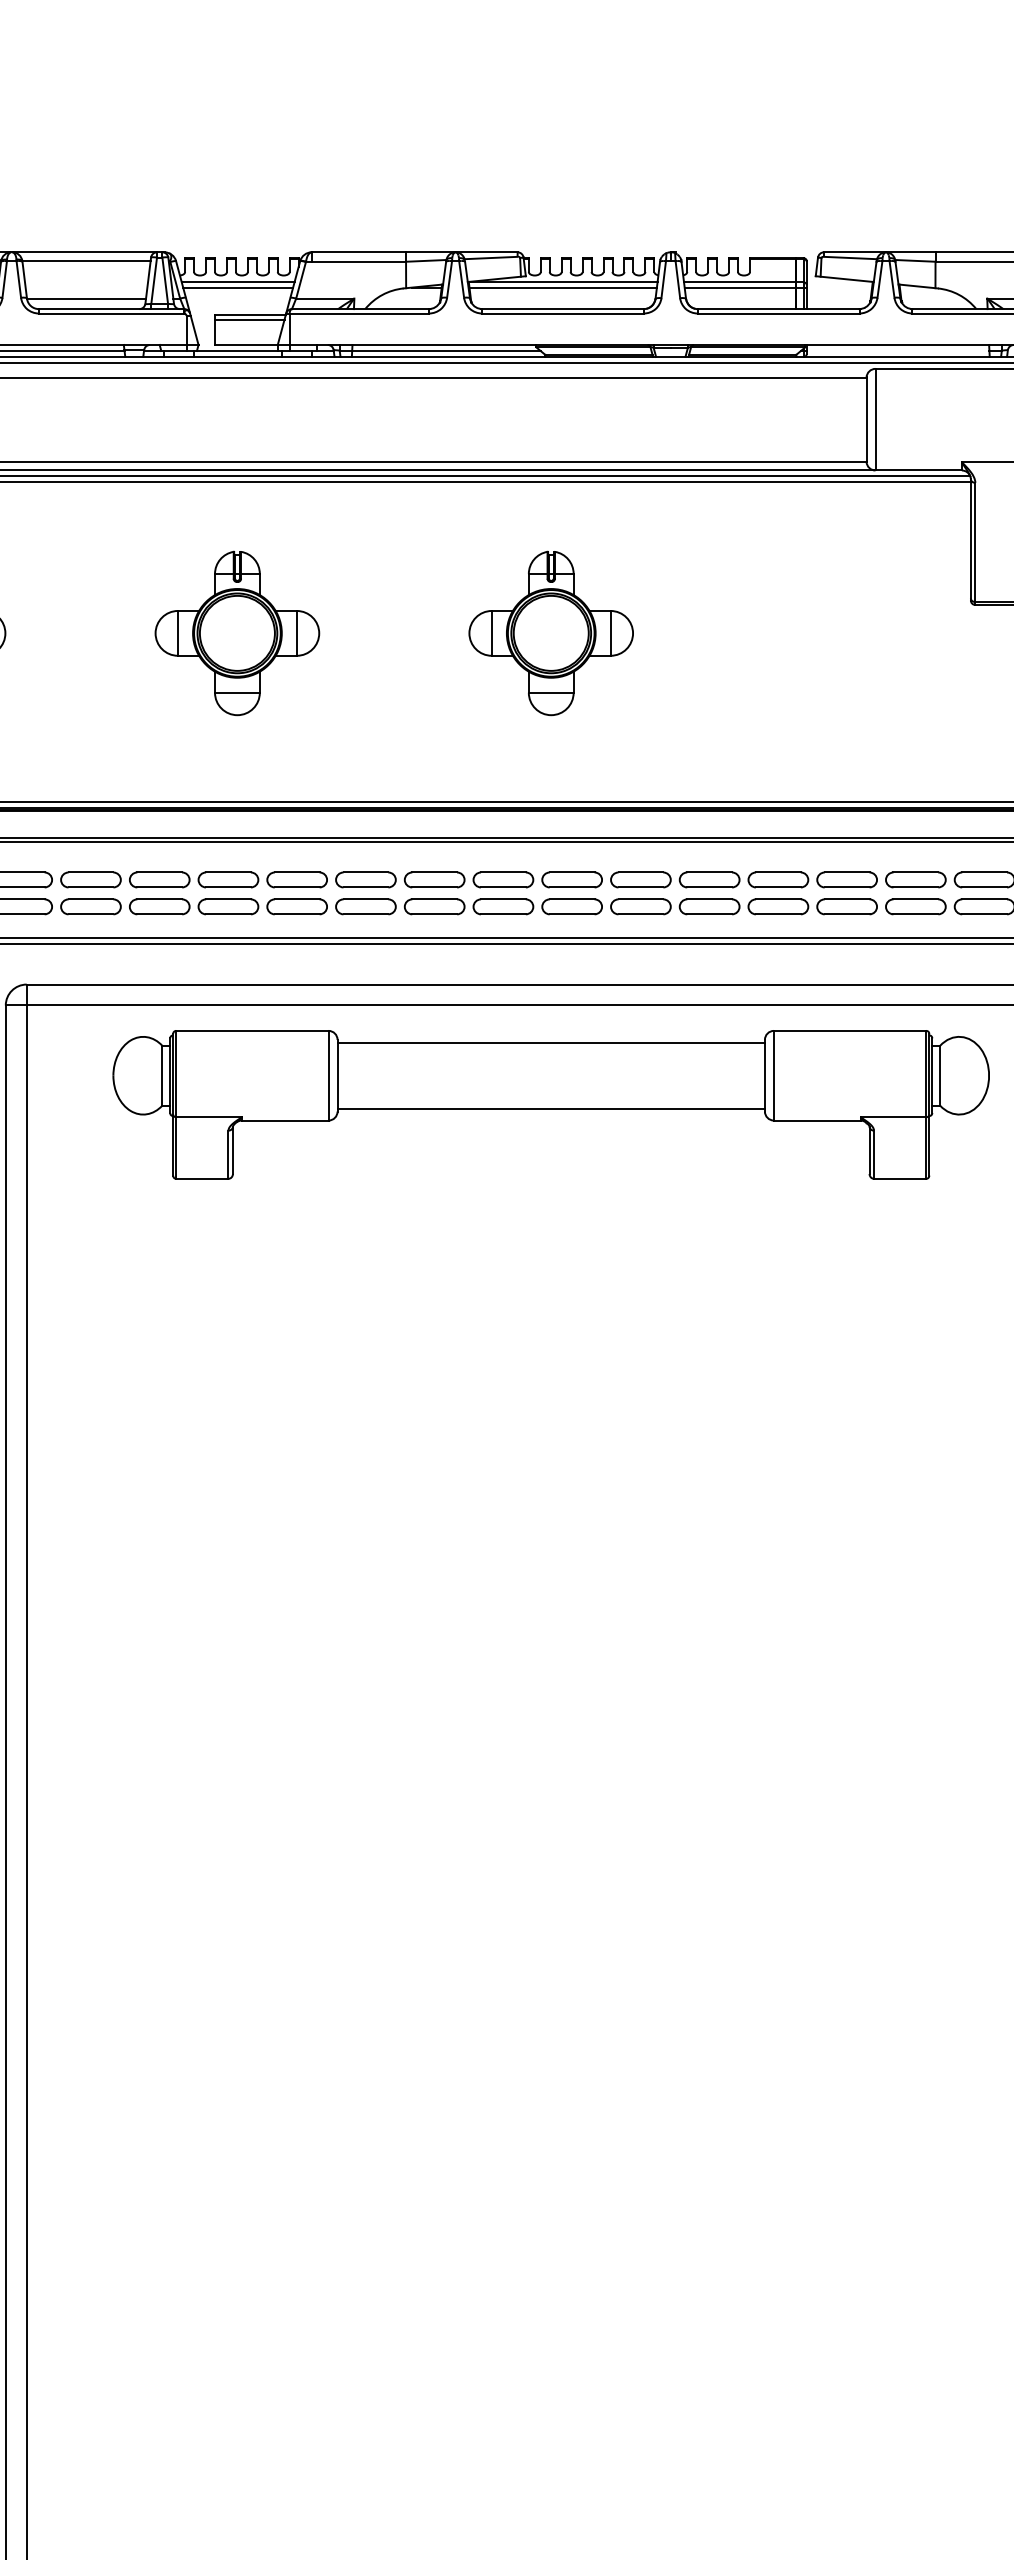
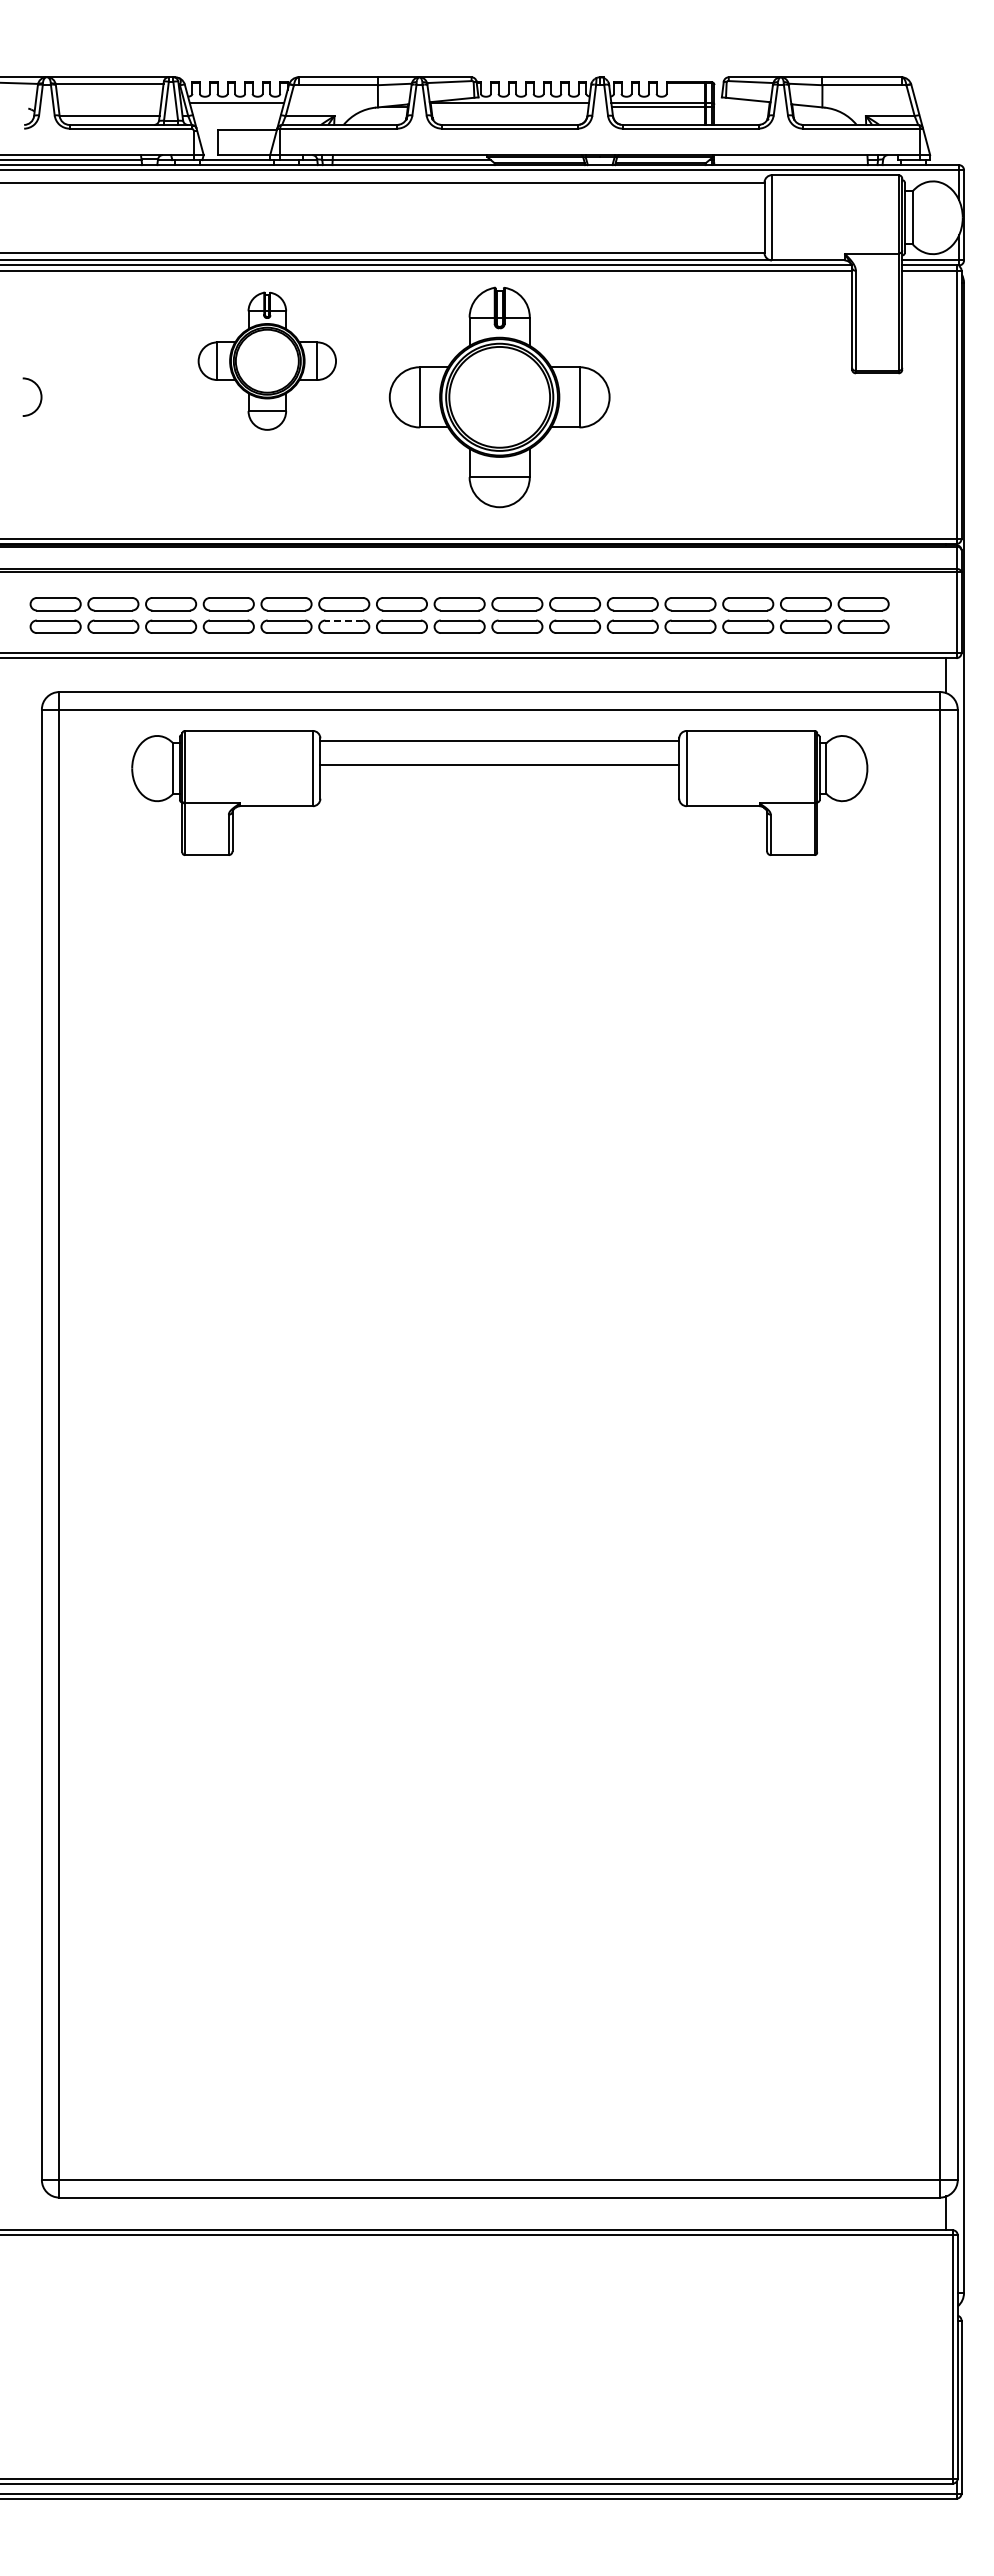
line: (237, 287) -> (236, 106), removed
line: (562, 287) -> (509, 106), removed
line: (249, 319) -> (246, 133), removed
part: (236, 632) -> (266, 360), moved
part: (550, 632) -> (499, 396), size x1.6
line: (366, 899) -> (344, 620), solid -> dashed
line: (550, 1108) -> (499, 765), moved

